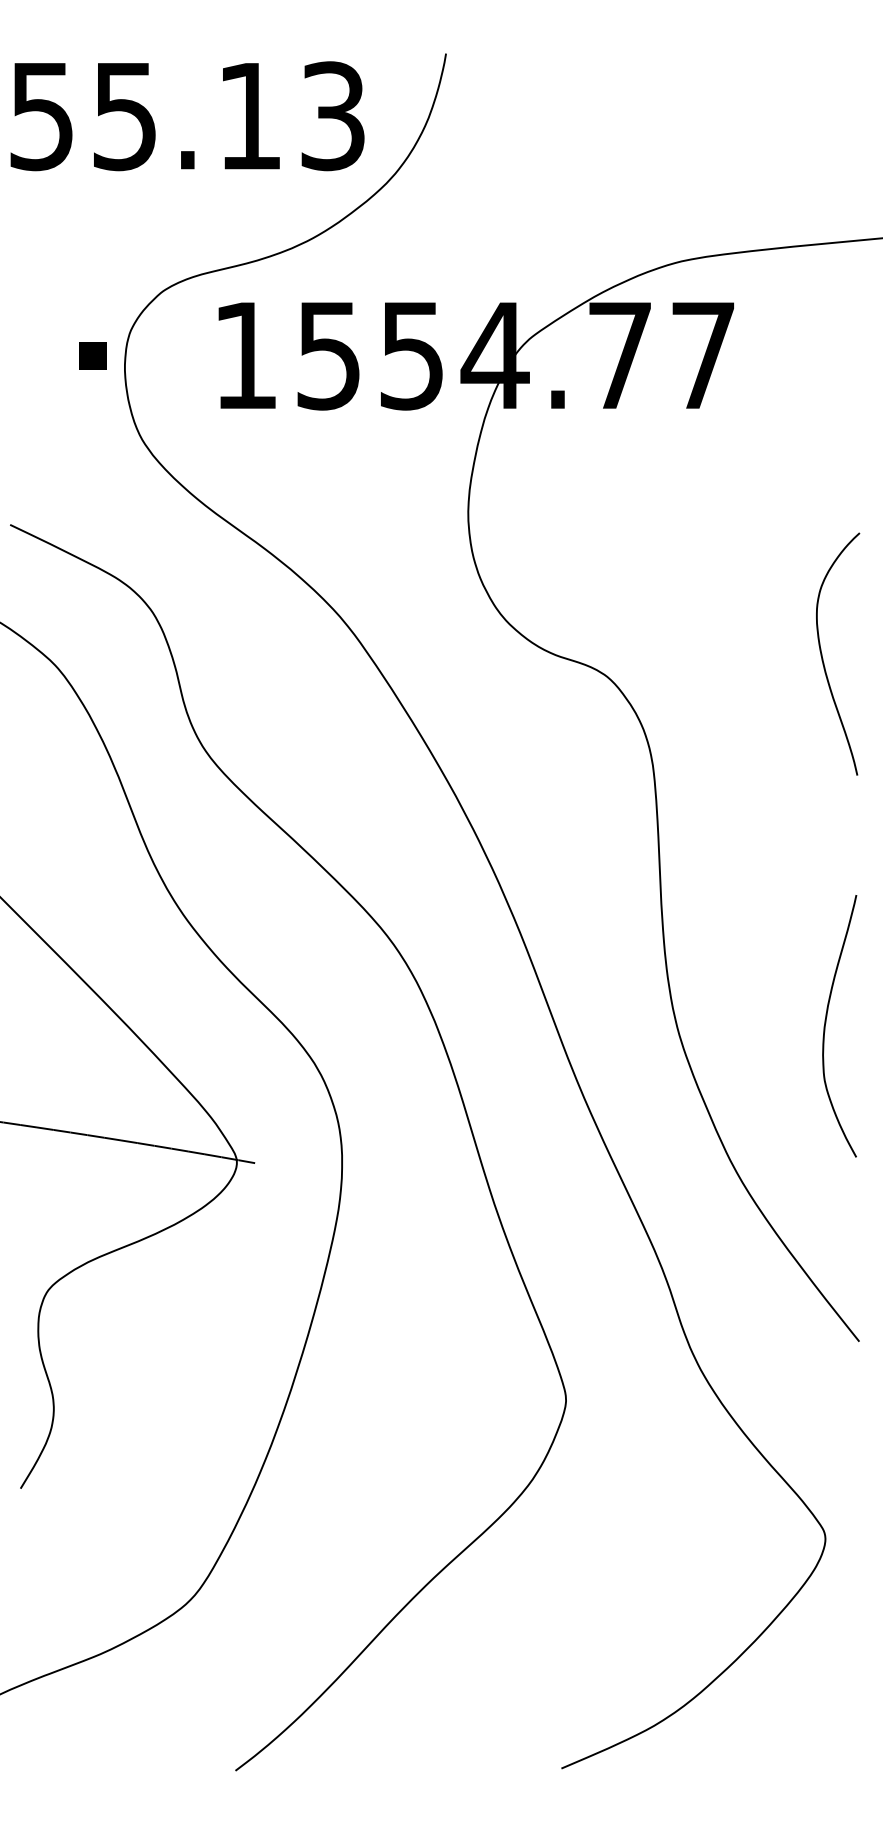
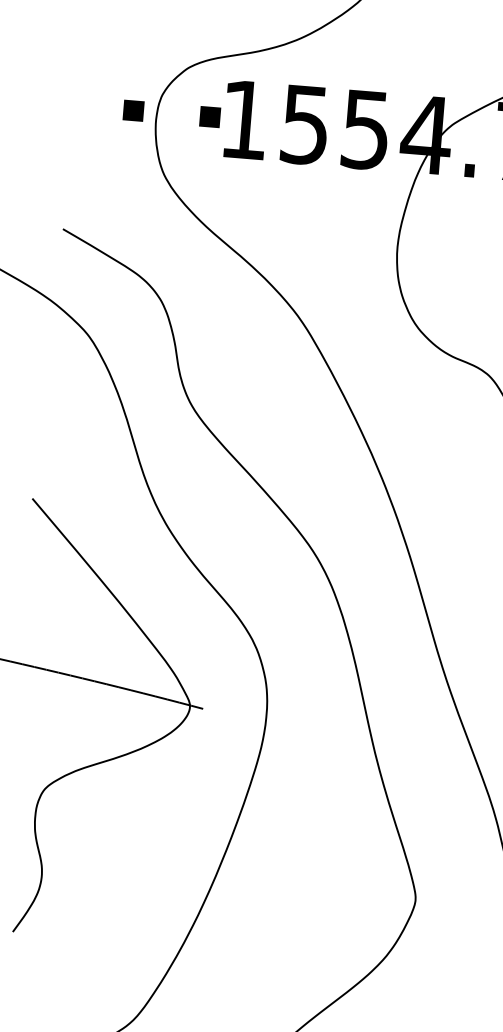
part: (197, 355) -> (209, 116), added

